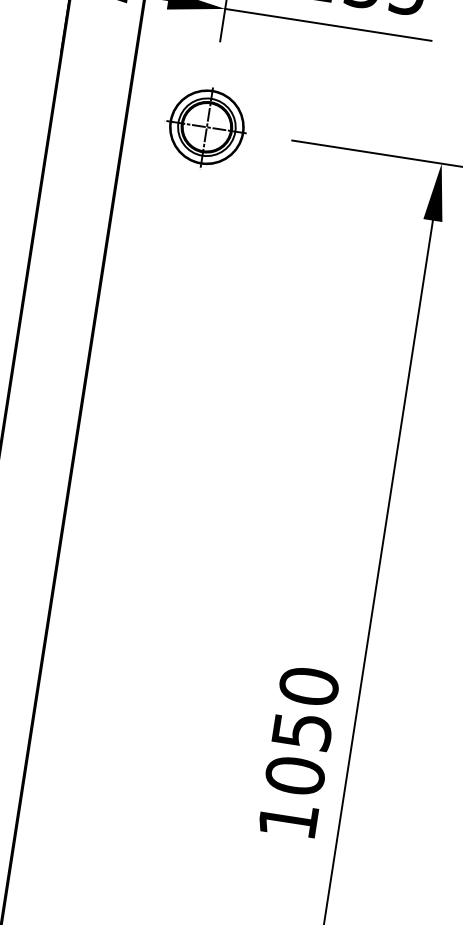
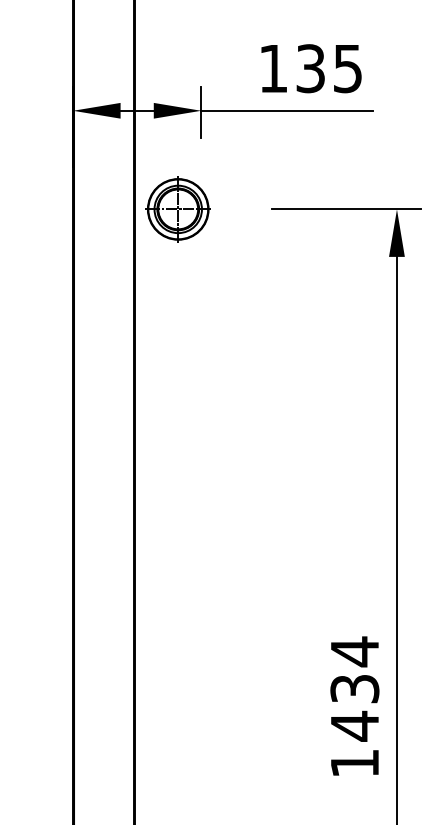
part: (205, 127) -> (177, 209), moved
text: (301, 730) -> (354, 688), 1050 -> 1434

